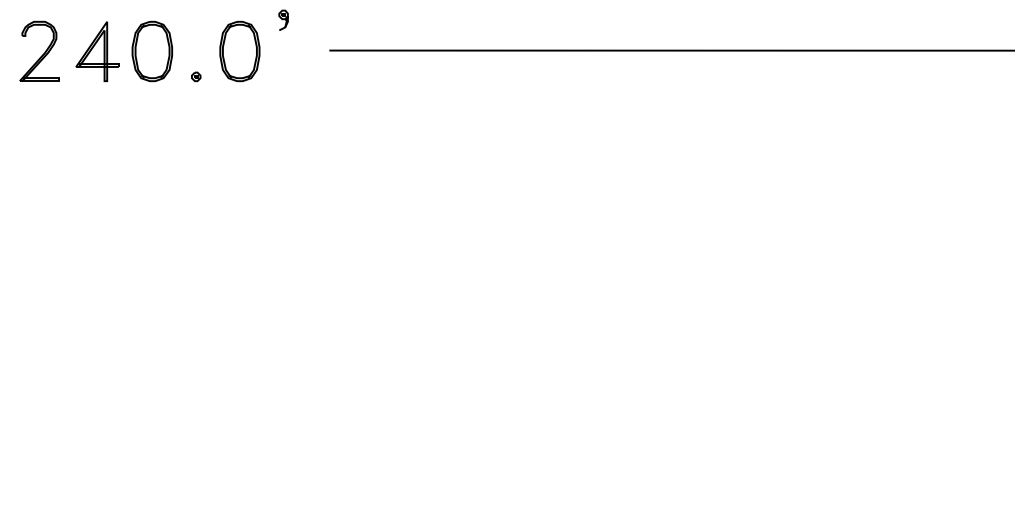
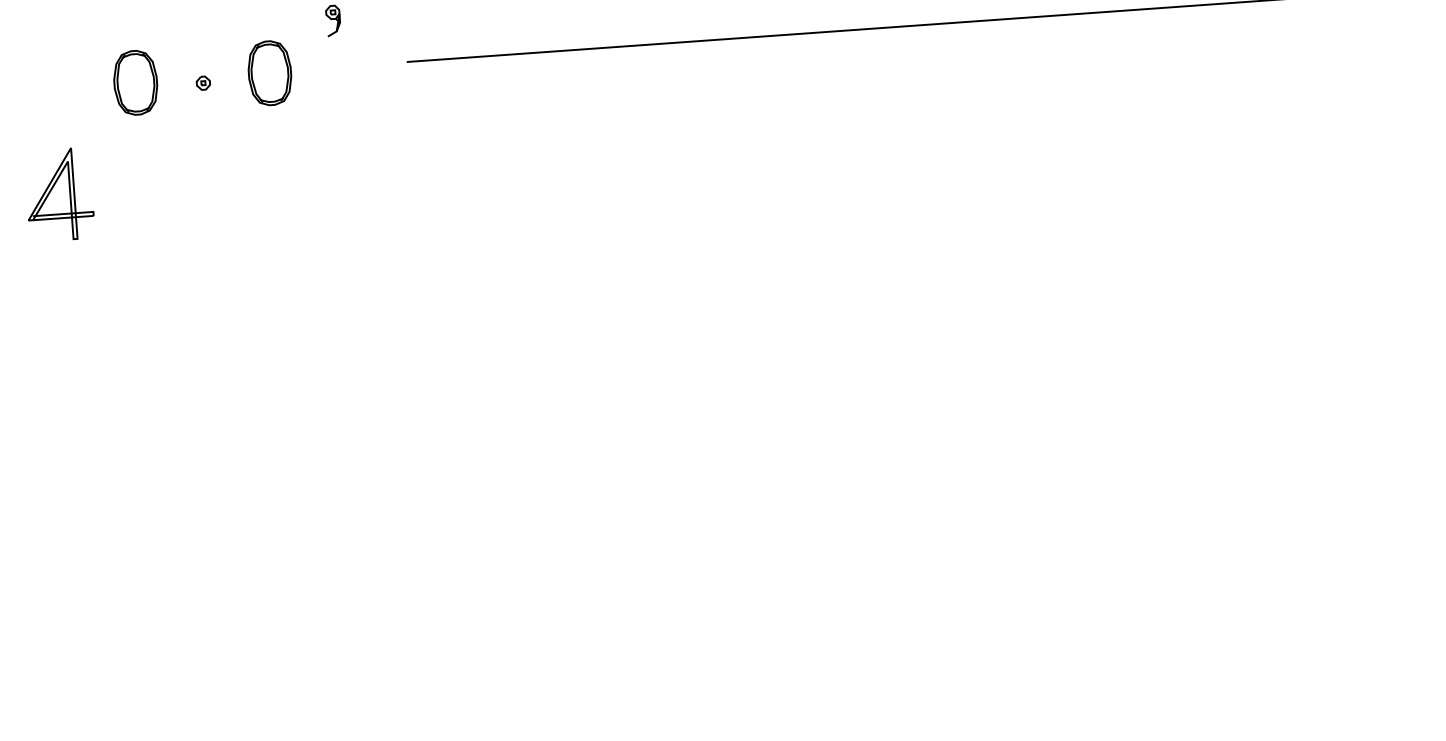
part: (97, 51) -> (59, 194), moved
part: (151, 51) -> (134, 82), size x0.7
part: (239, 51) -> (269, 73), size x0.7
part: (196, 76) -> (203, 82), moved

